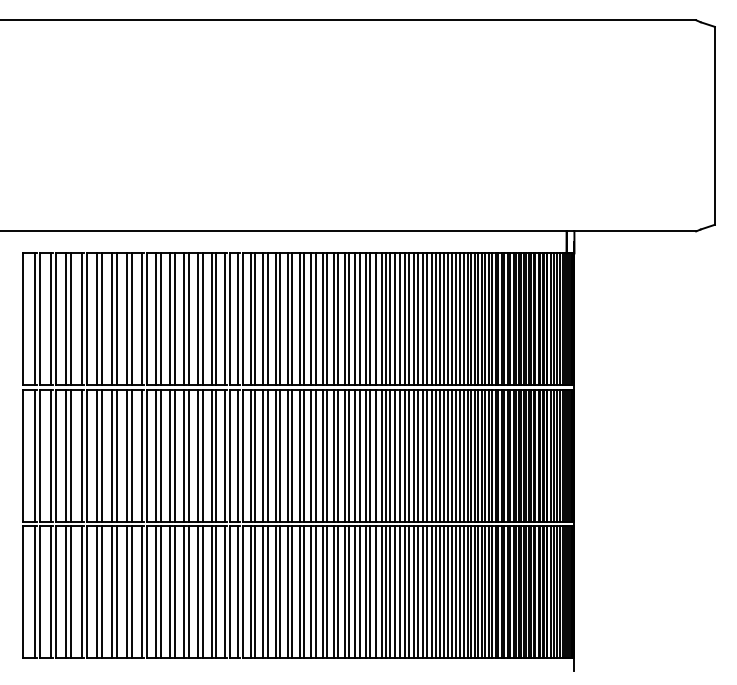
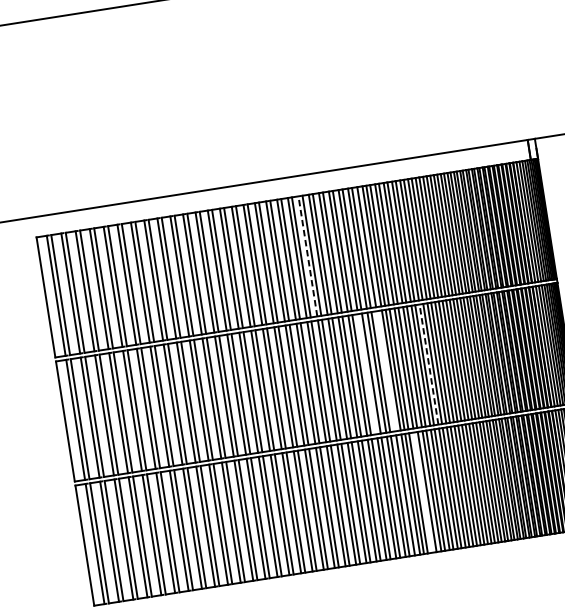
line: (311, 319) -> (308, 256), solid -> dashed
line: (355, 455) -> (367, 373), removed
line: (375, 455) -> (385, 371), removed
line: (422, 455) -> (428, 364), solid -> dashed
line: (395, 592) -> (423, 492), removed

